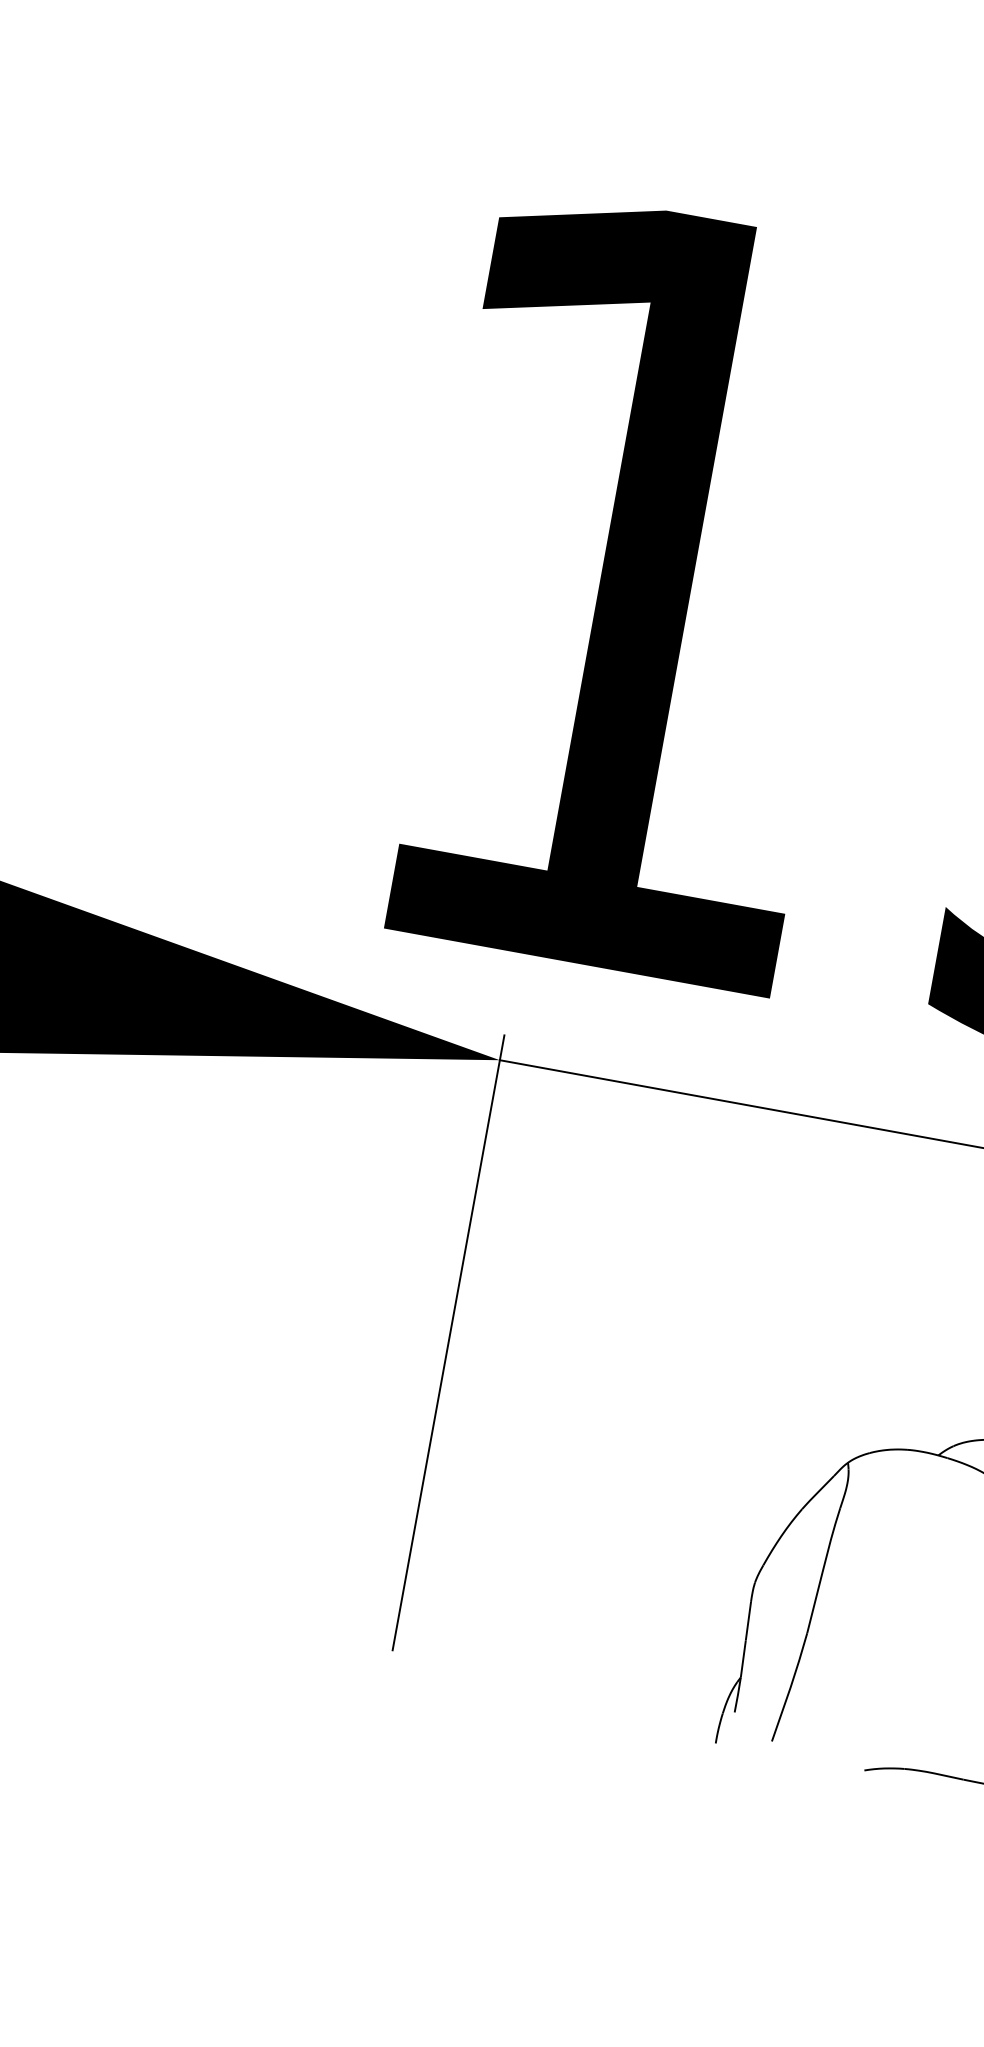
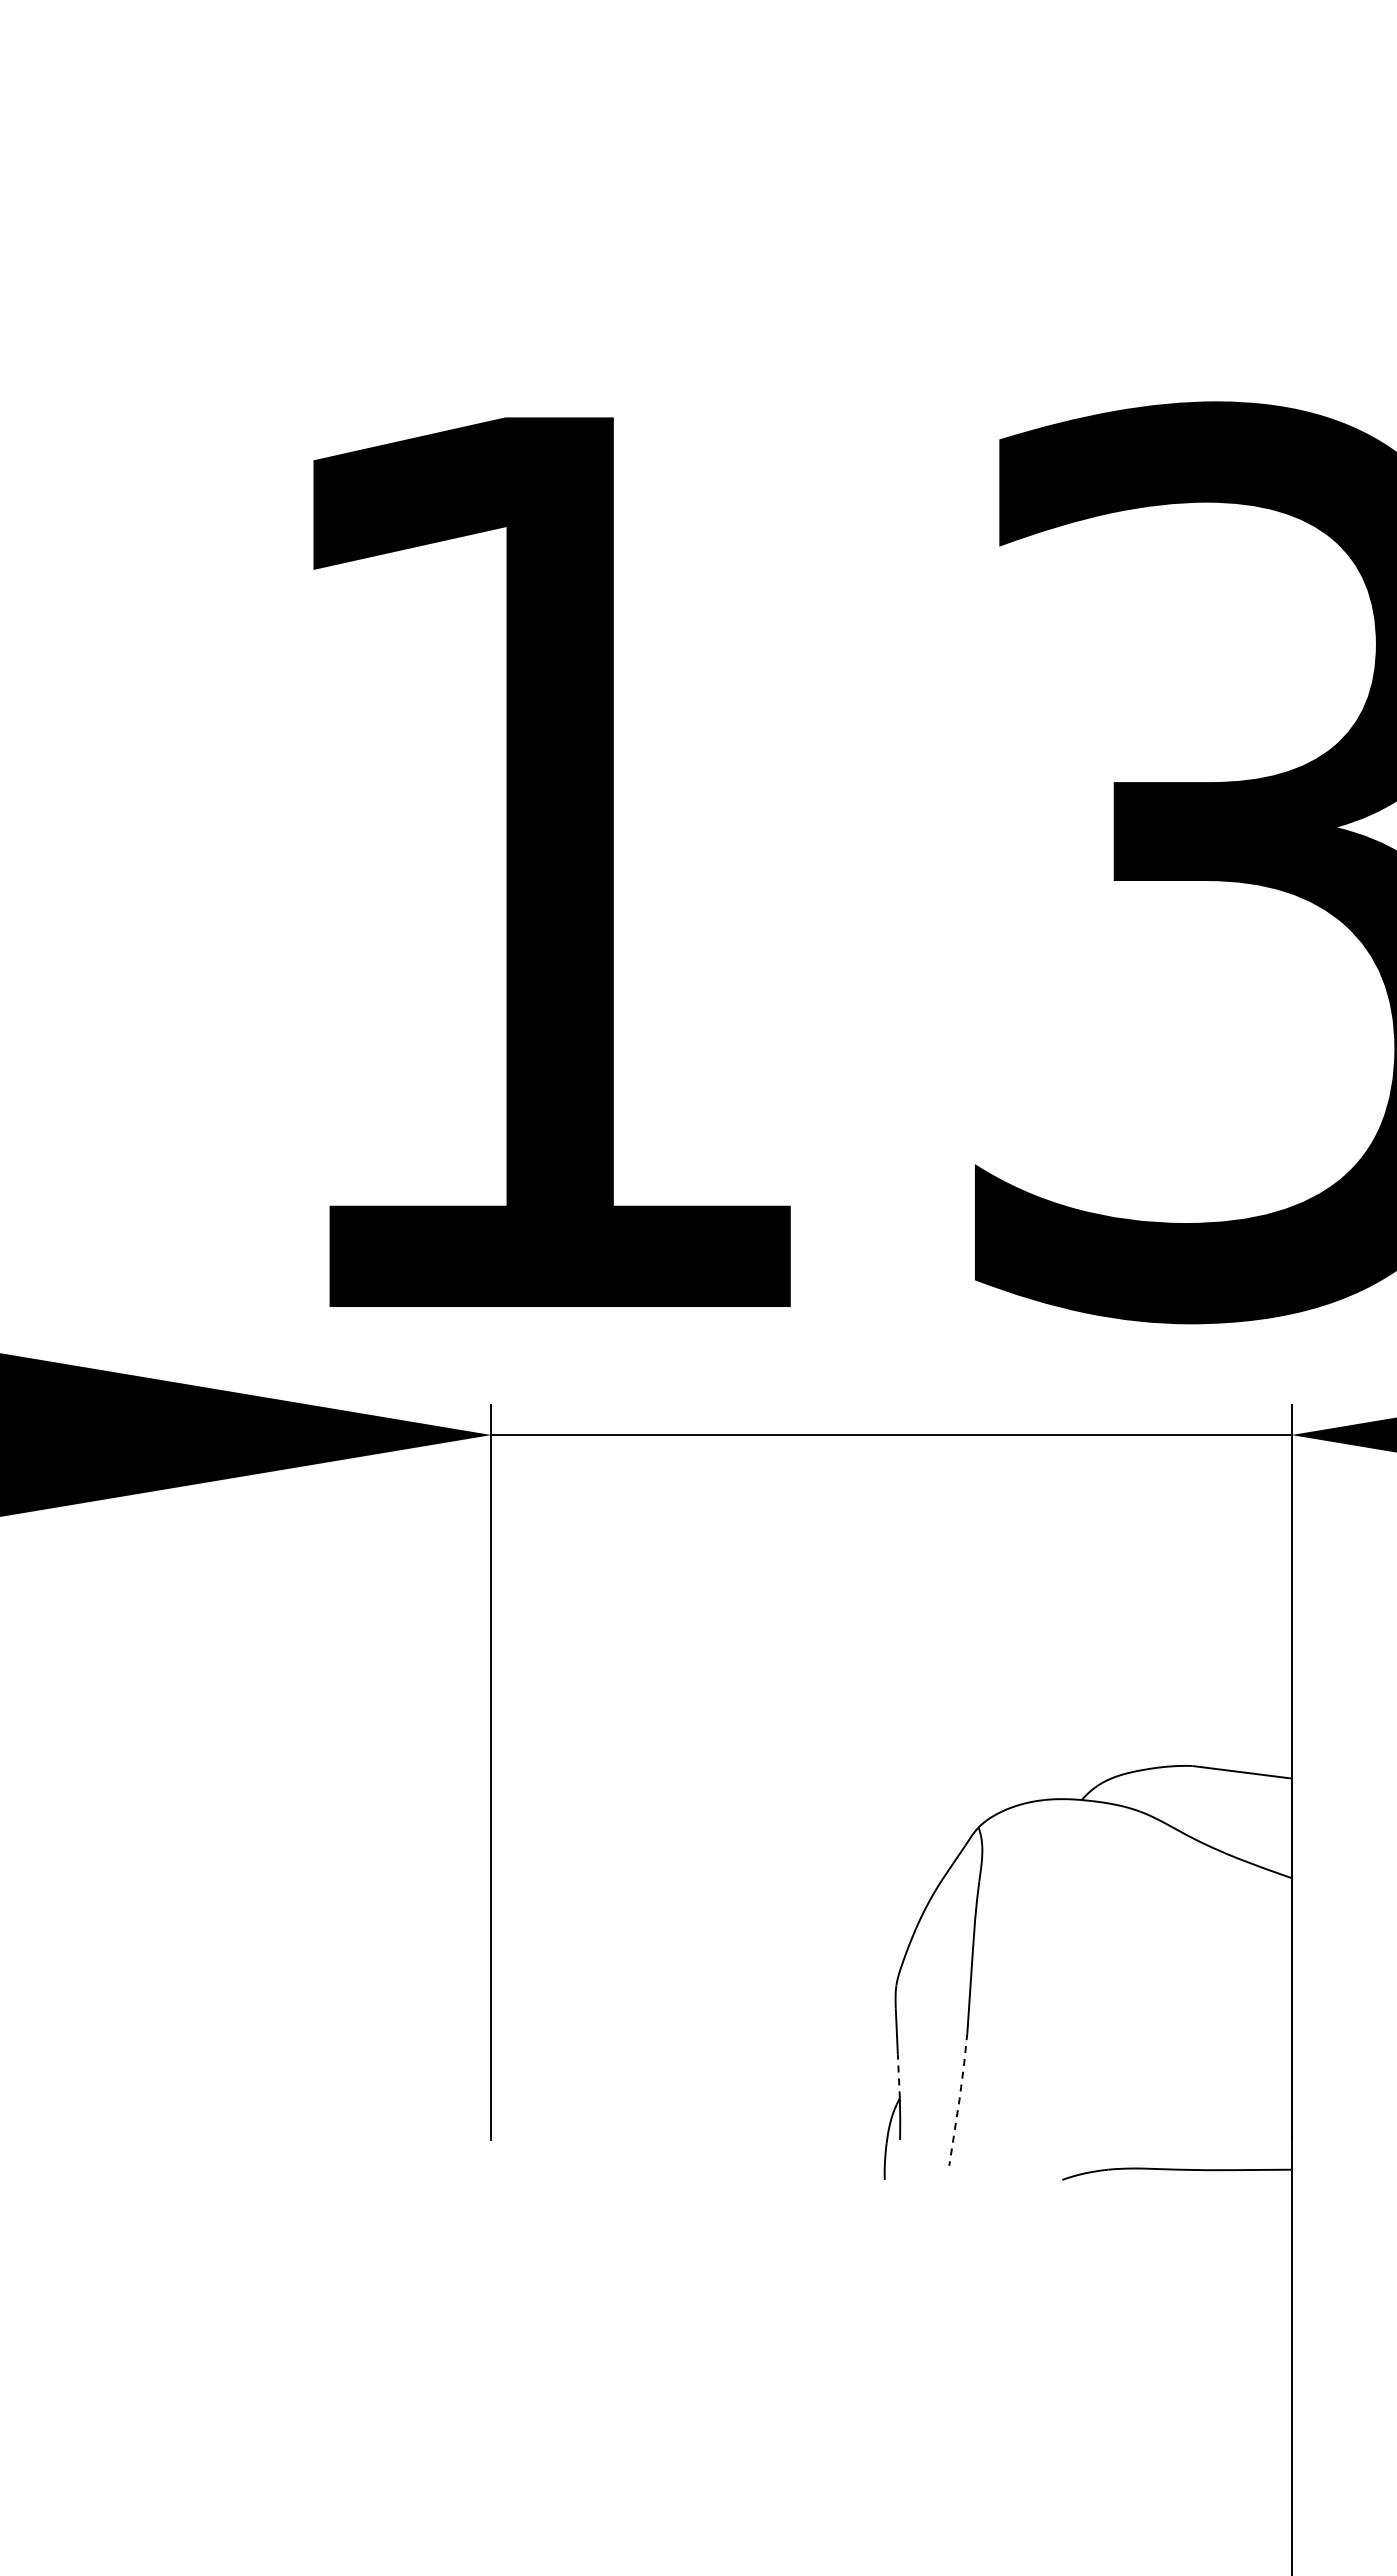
line: (743, 1658) -> (898, 2075), solid -> dashed
line: (790, 1687) -> (959, 2099), solid -> dashed

